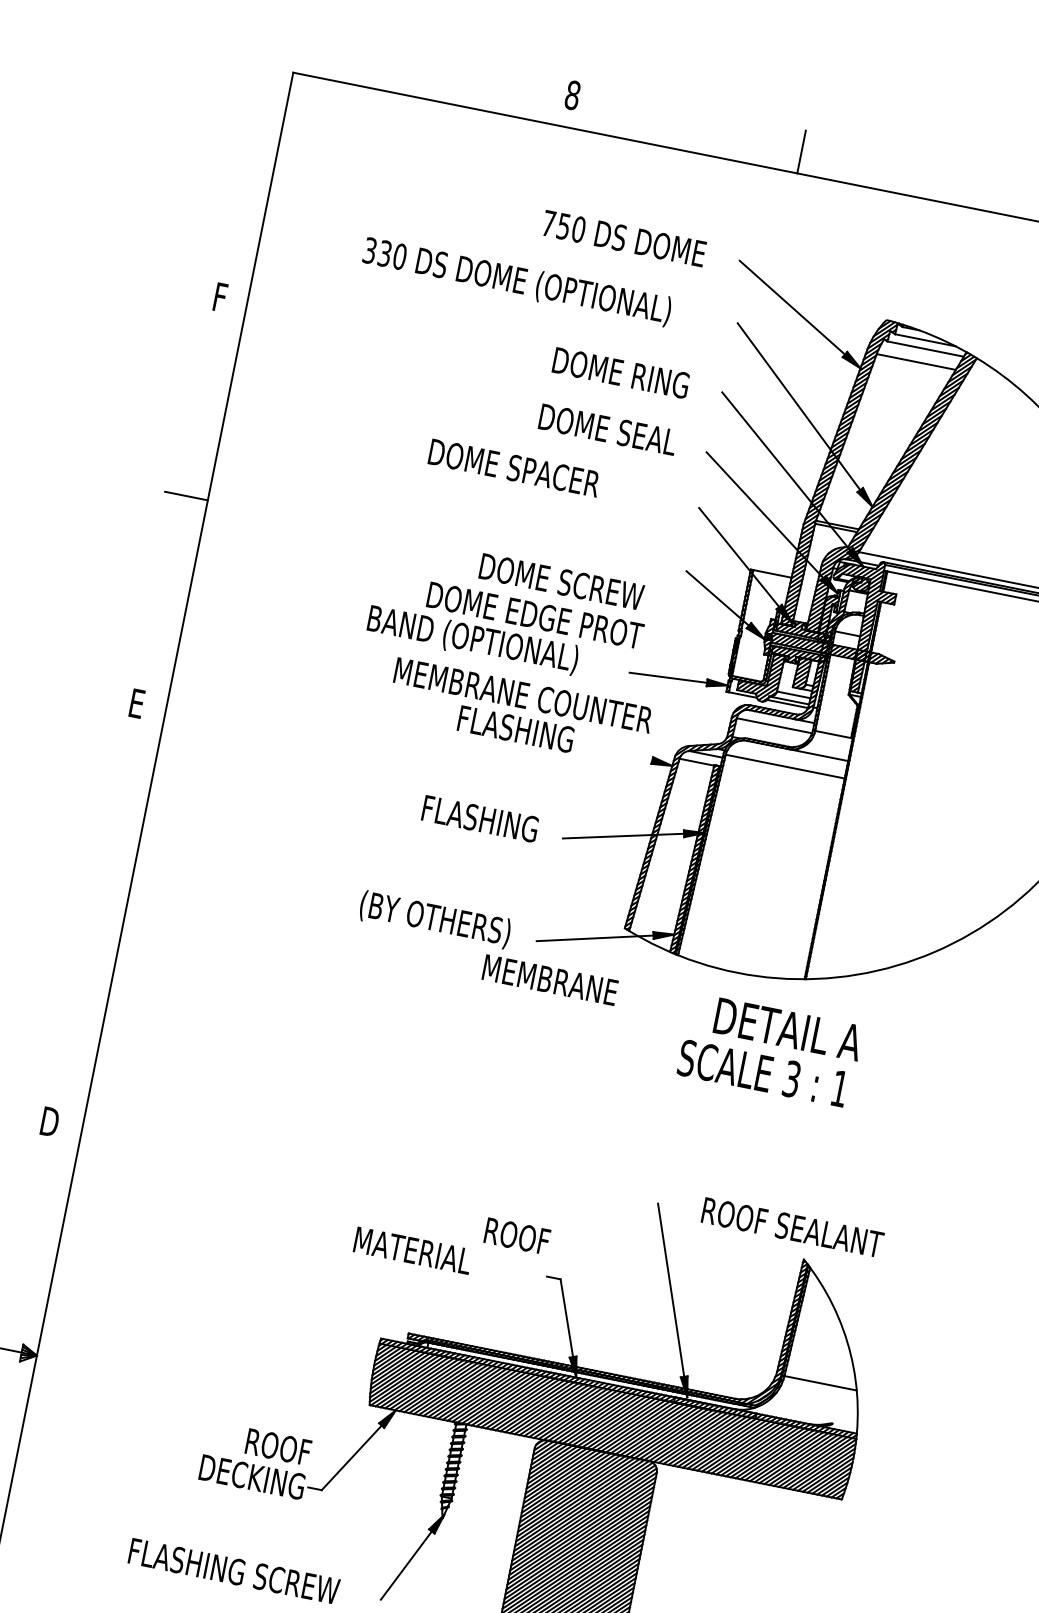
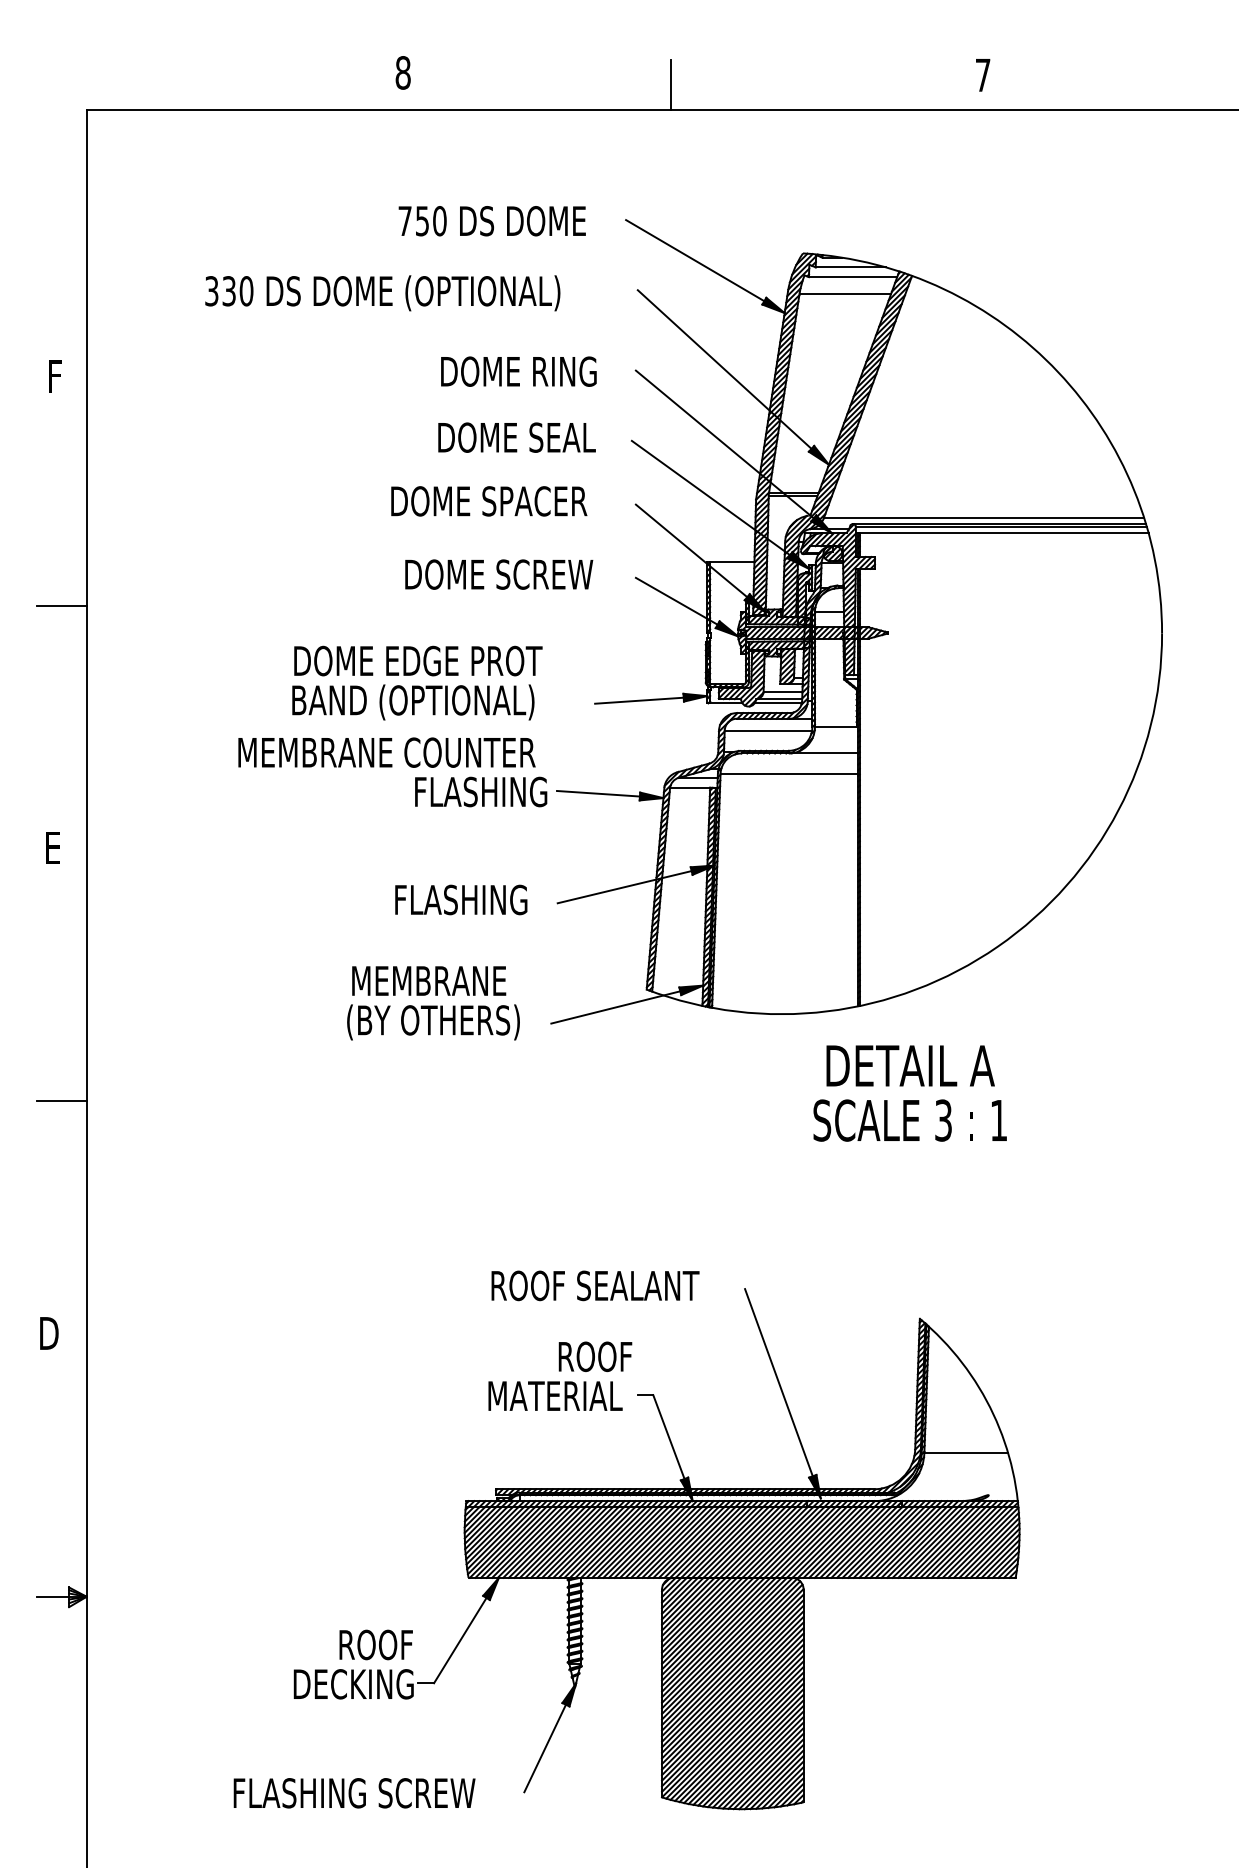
text: (514, 468) -> (489, 501), moved
text: (561, 581) -> (499, 574), moved
text: (535, 615) -> (418, 660), moved
text: (523, 695) -> (386, 752), moved
line: (617, 750) -> (598, 793), added
line: (100, 923) -> (61, 1101), added
text: (550, 979) -> (429, 980), moved
text: (788, 1029) -> (910, 1065), moved
text: (762, 1073) -> (909, 1120), moved
text: (792, 1227) -> (595, 1285), moved
text: (413, 1250) -> (555, 1395), moved

